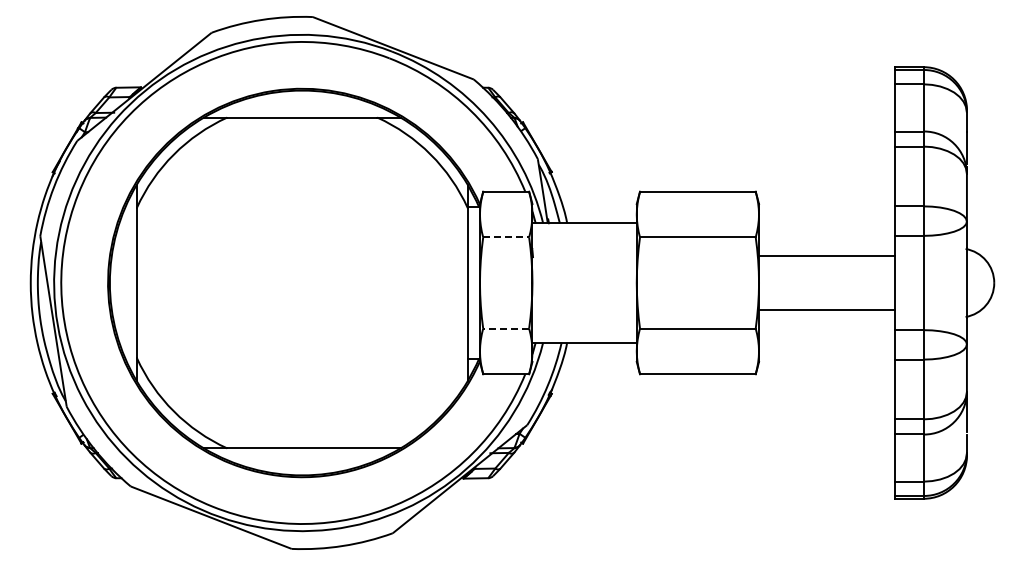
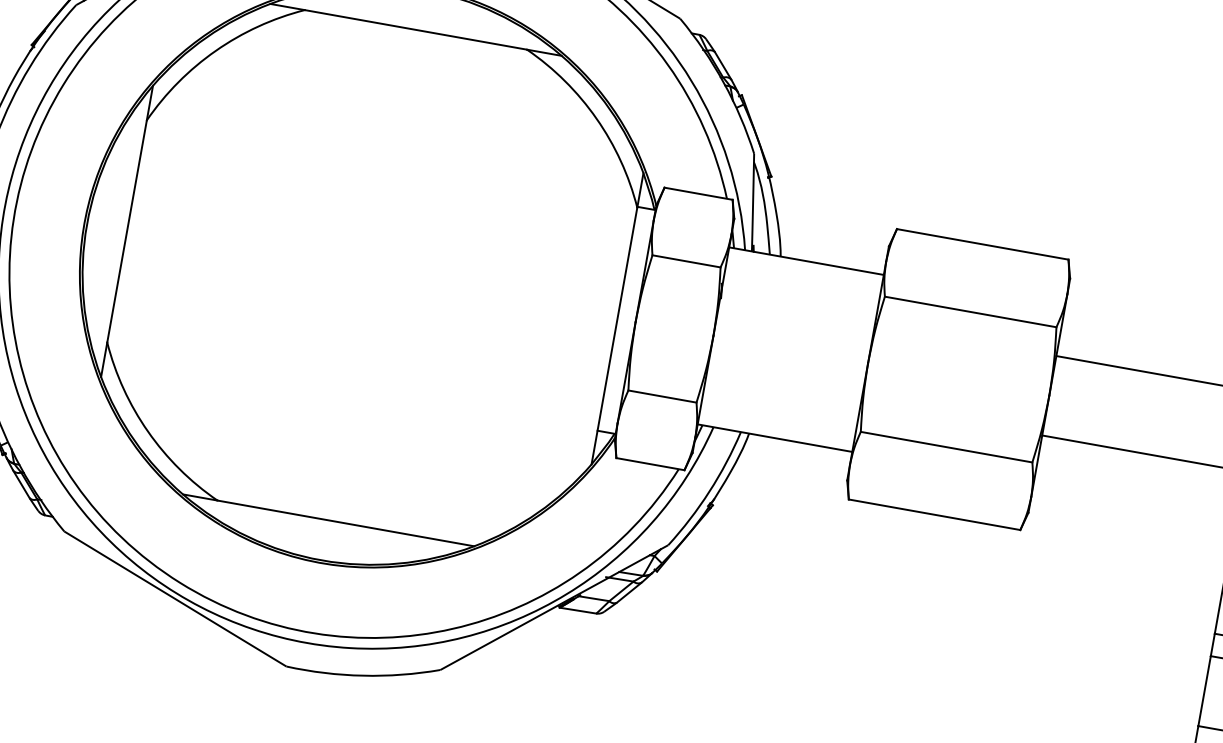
line: (506, 237) -> (686, 261), dashed -> solid
line: (506, 328) -> (662, 396), dashed -> solid

